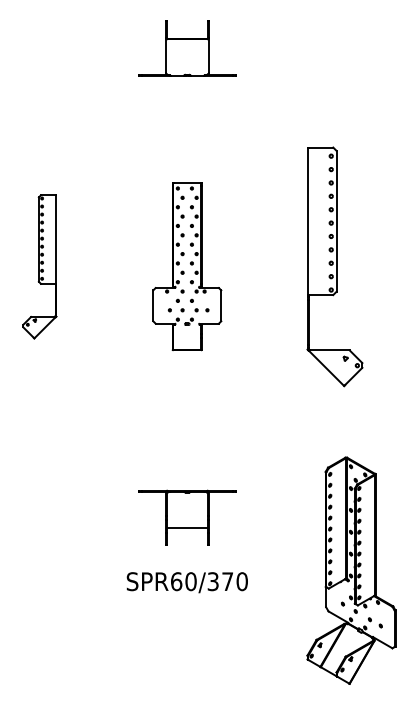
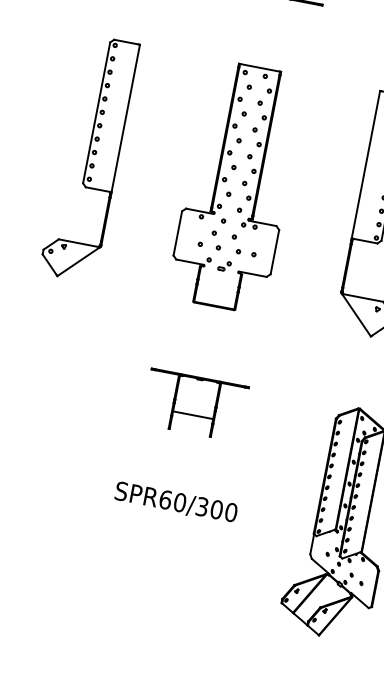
part: (39, 266) -> (89, 158), size x1.67
part: (186, 266) -> (236, 186), size x1.43
part: (187, 517) -> (195, 404), moved
text: (227, 581) -> (216, 509), SPR60/370 -> SPR60/300

